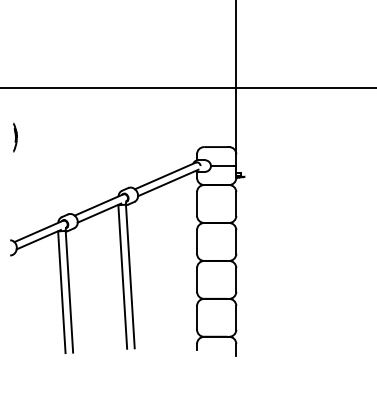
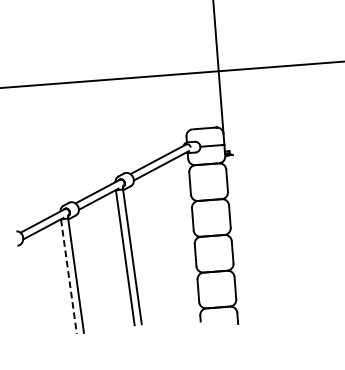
line: (15, 137) -> (13, 134), removed
line: (61, 292) -> (68, 276), solid -> dashed

